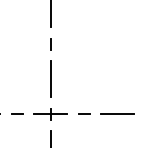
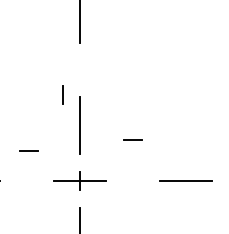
line: (50, 44) -> (62, 95), moved
line: (17, 113) -> (29, 149), moved
line: (84, 113) -> (133, 138), moved

